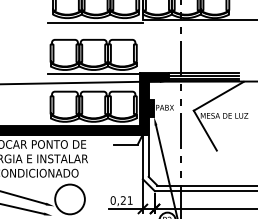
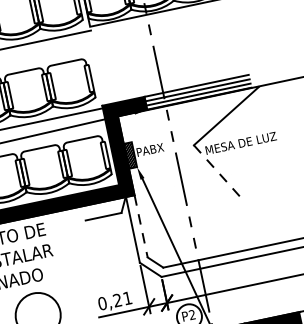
line: (205, 131) -> (217, 172), solid -> dashed
line: (148, 155) -> (140, 225), solid -> dashed

